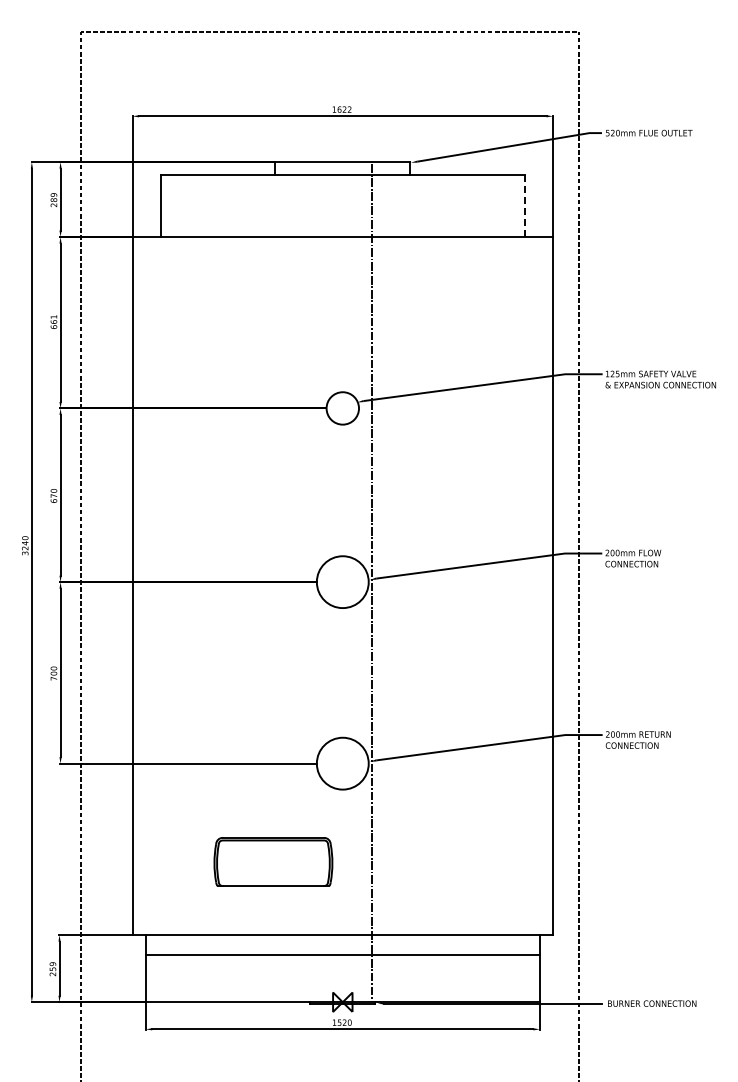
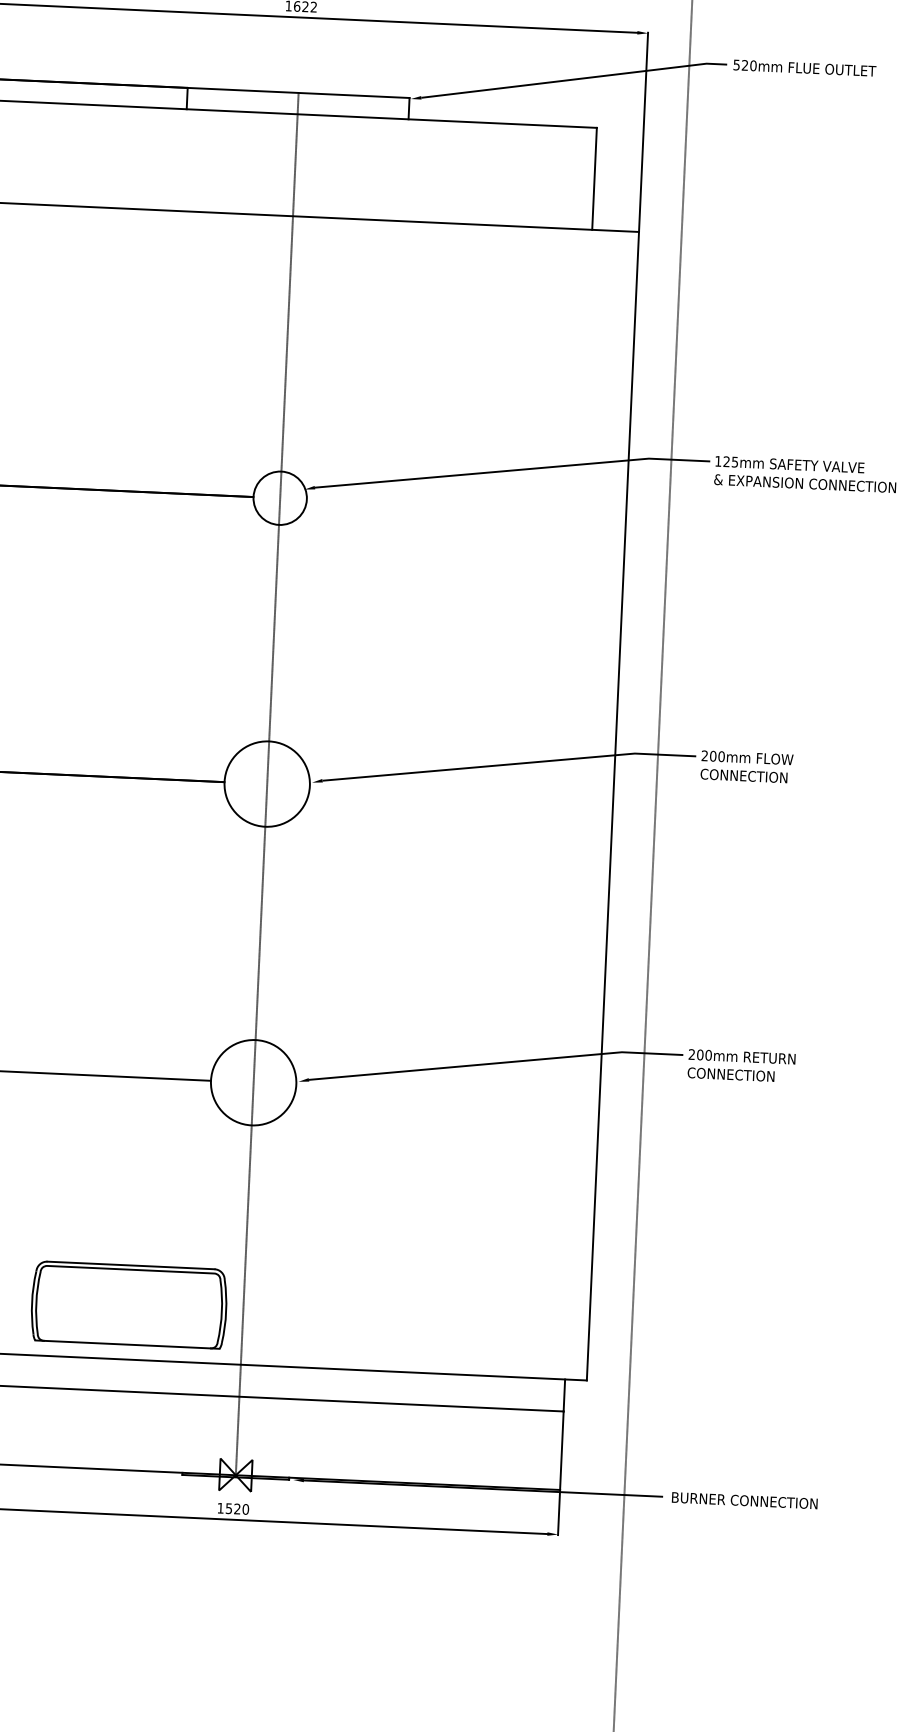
line: (524, 206) -> (594, 179), dashed -> solid
line: (371, 582) -> (266, 784), moved
part: (273, 861) -> (129, 1304), moved

